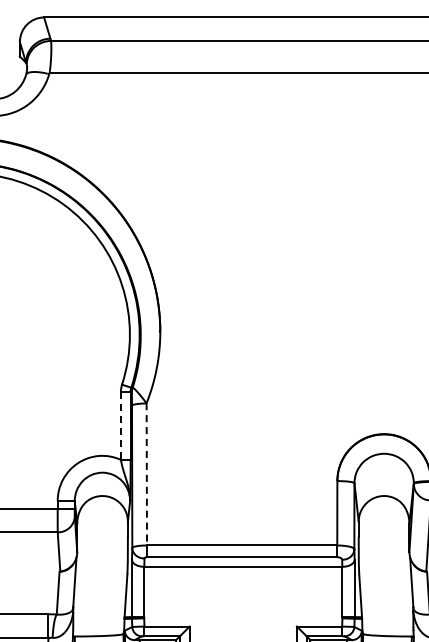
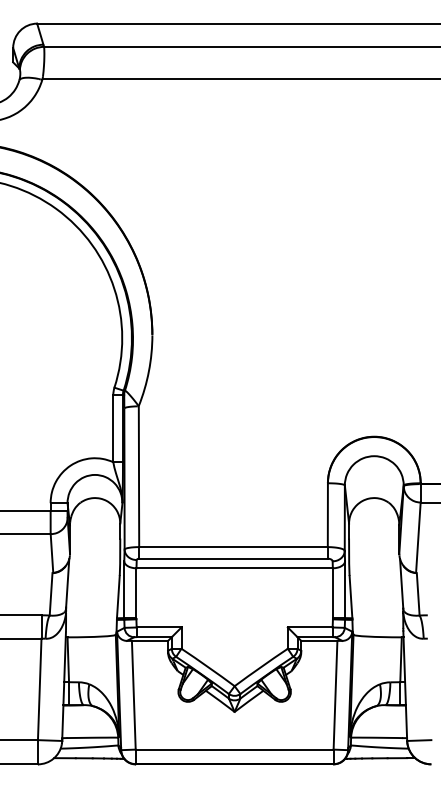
line: (121, 425) -> (113, 428), dashed -> solid
line: (147, 474) -> (139, 476), dashed -> solid

